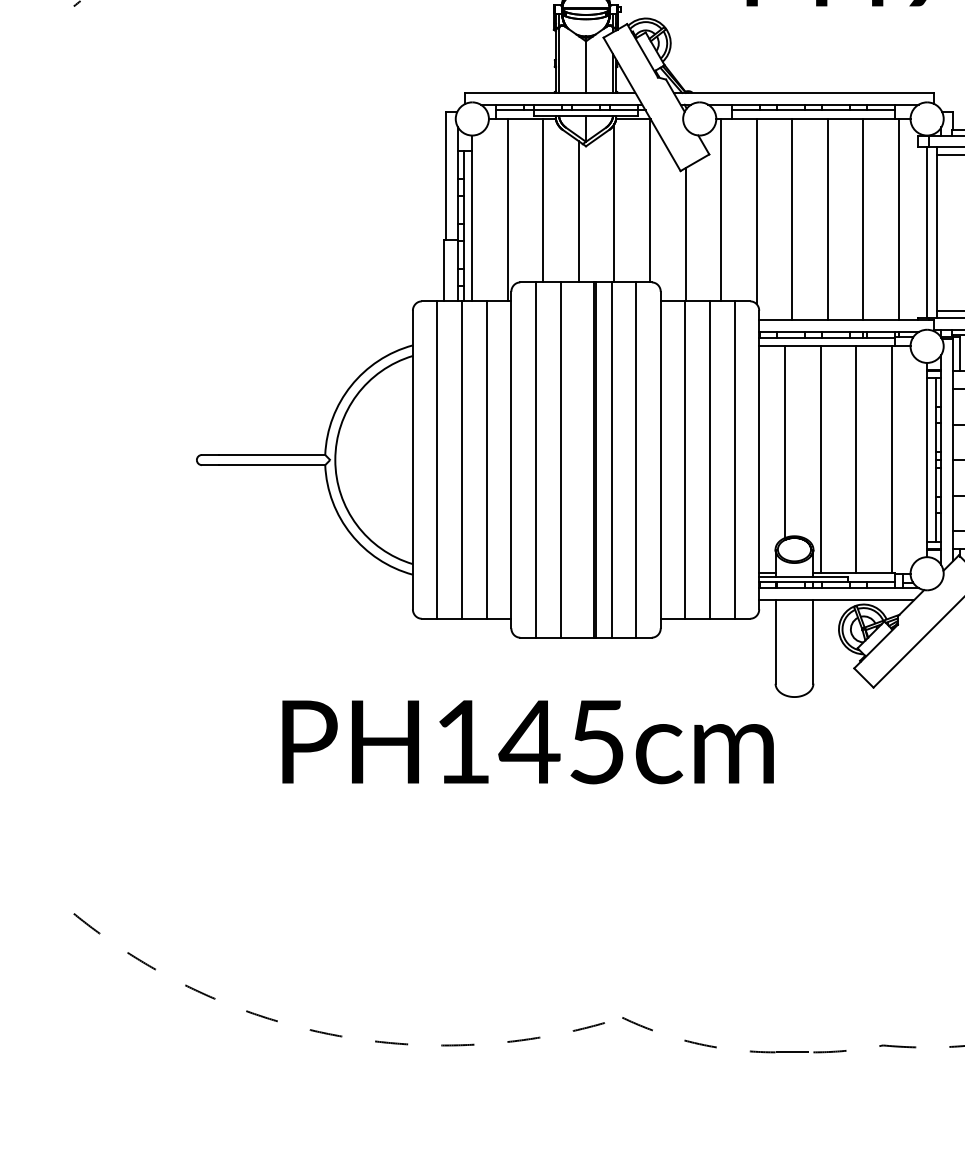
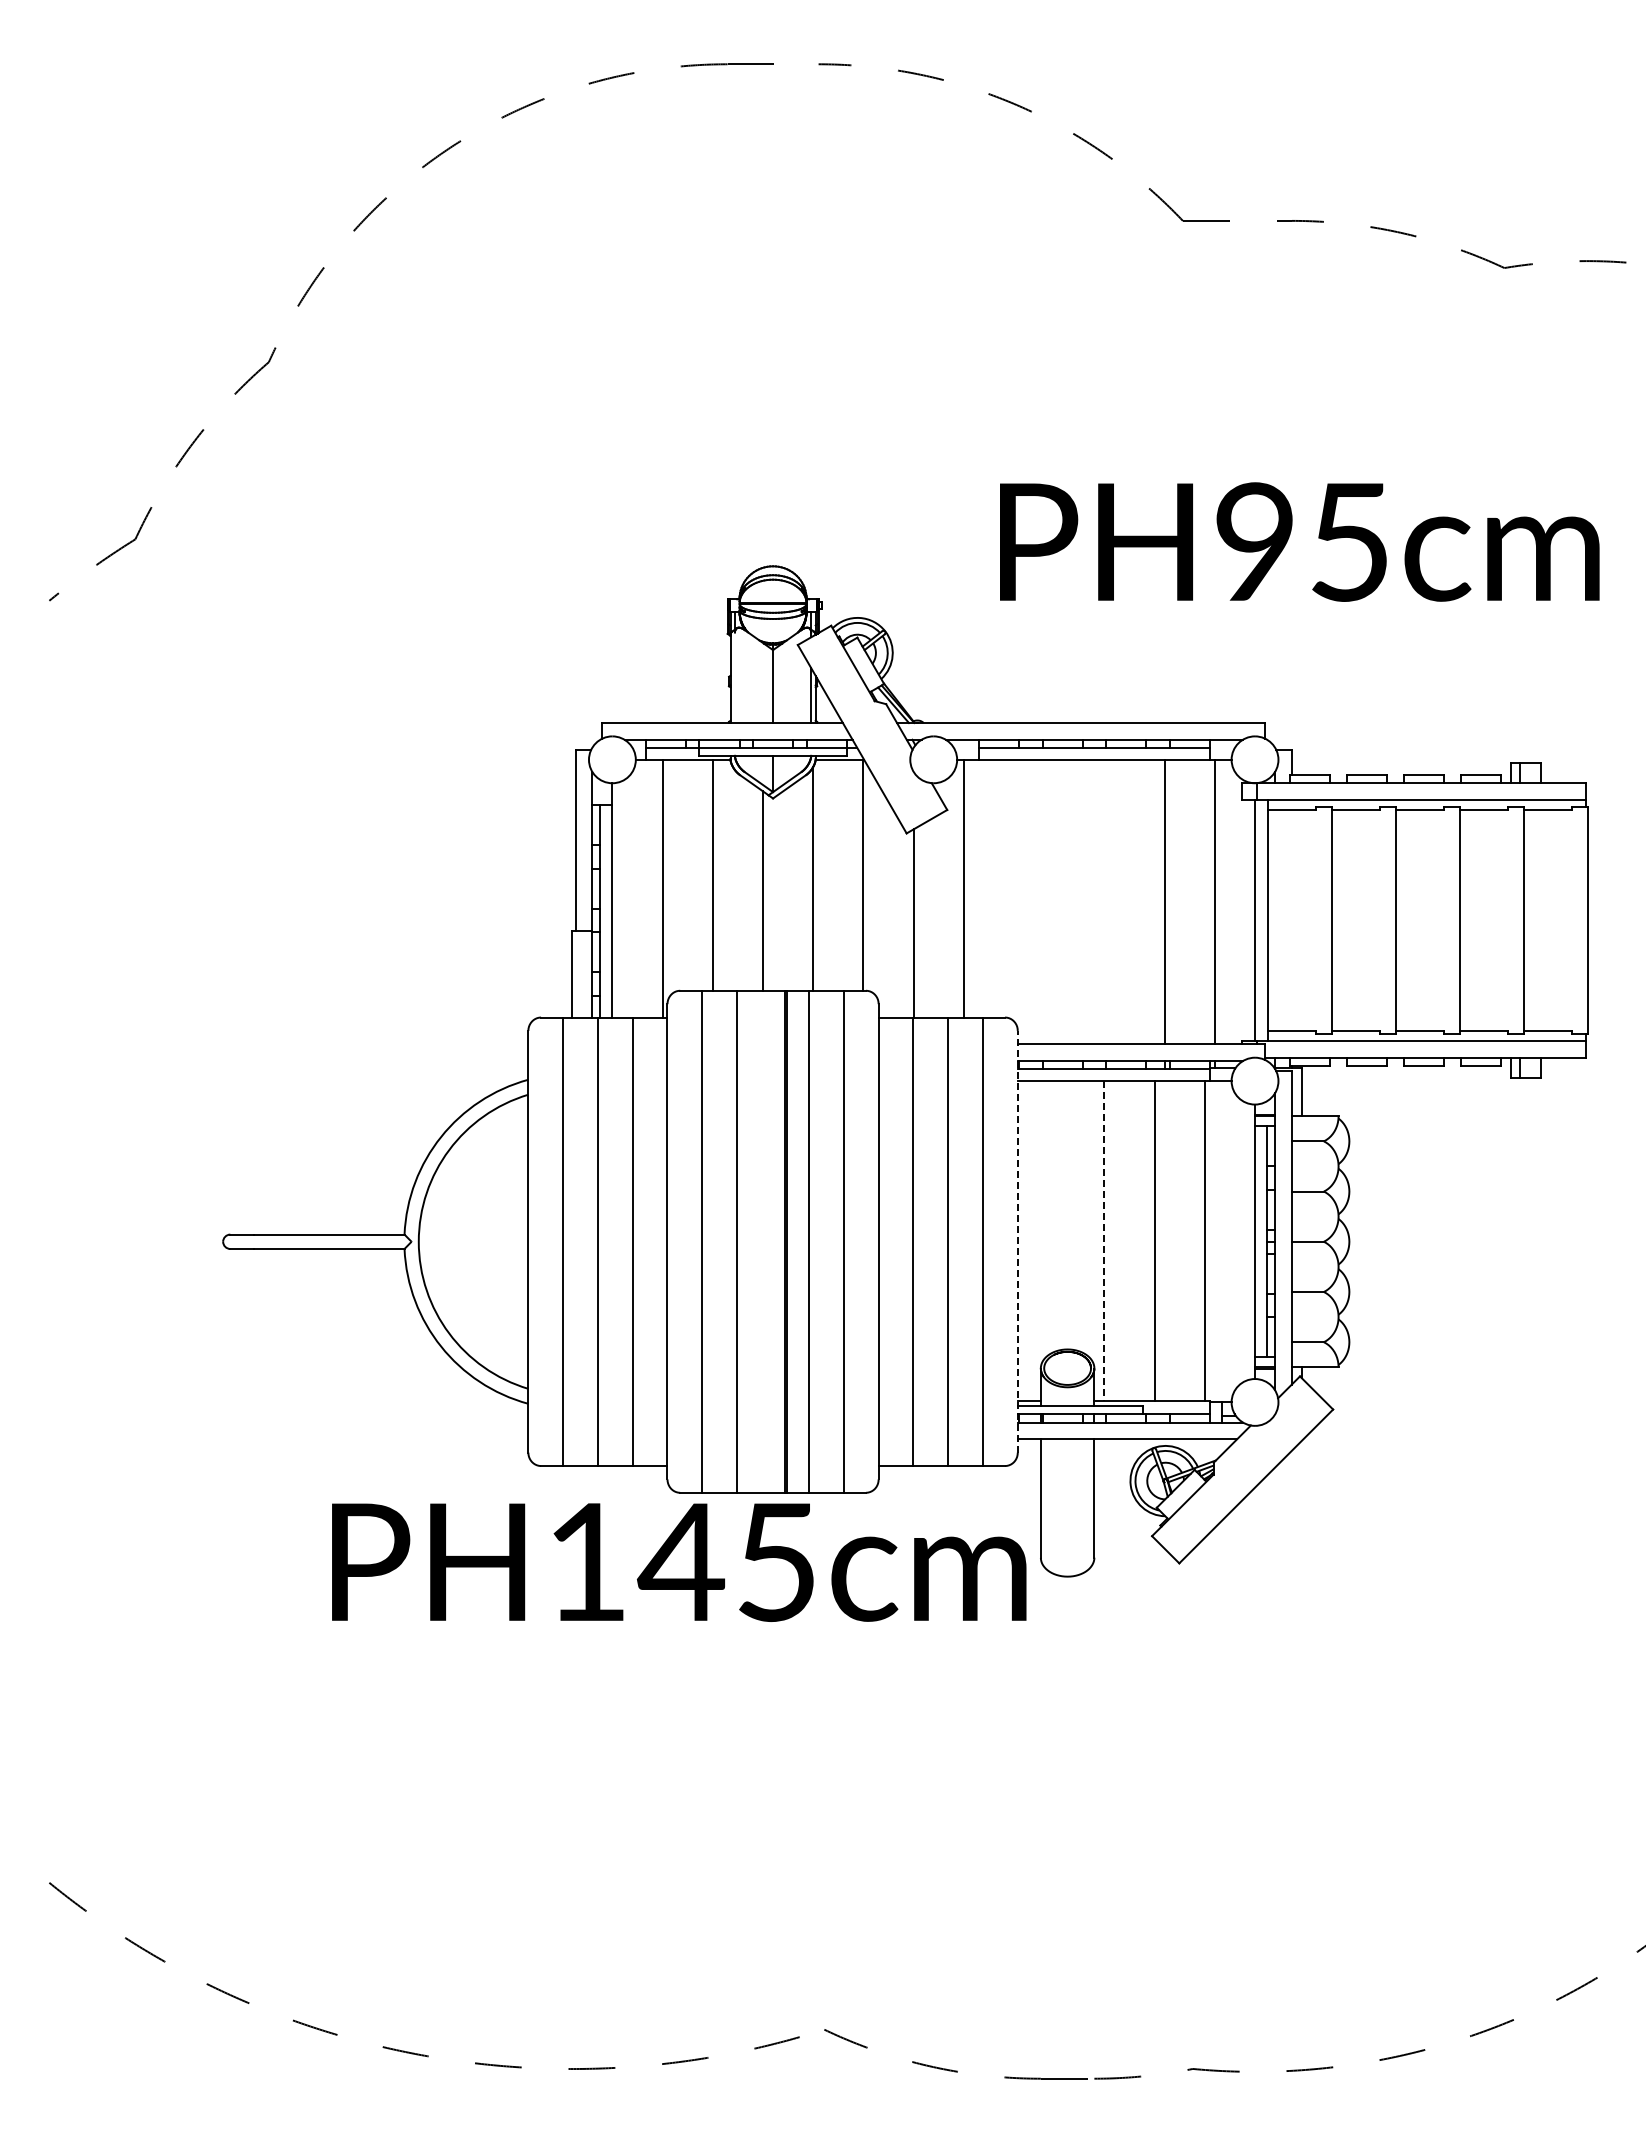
line: (558, 60) -> (734, 677), removed
line: (756, 211) -> (1014, 890), removed
line: (792, 219) -> (1064, 901), removed
line: (827, 219) -> (1114, 901), removed
line: (785, 442) -> (1054, 1216), removed
line: (759, 459) -> (1017, 1241), solid -> dashed
line: (820, 459) -> (1104, 1241), solid -> dashed
text: (528, 742) -> (679, 1562), moved

